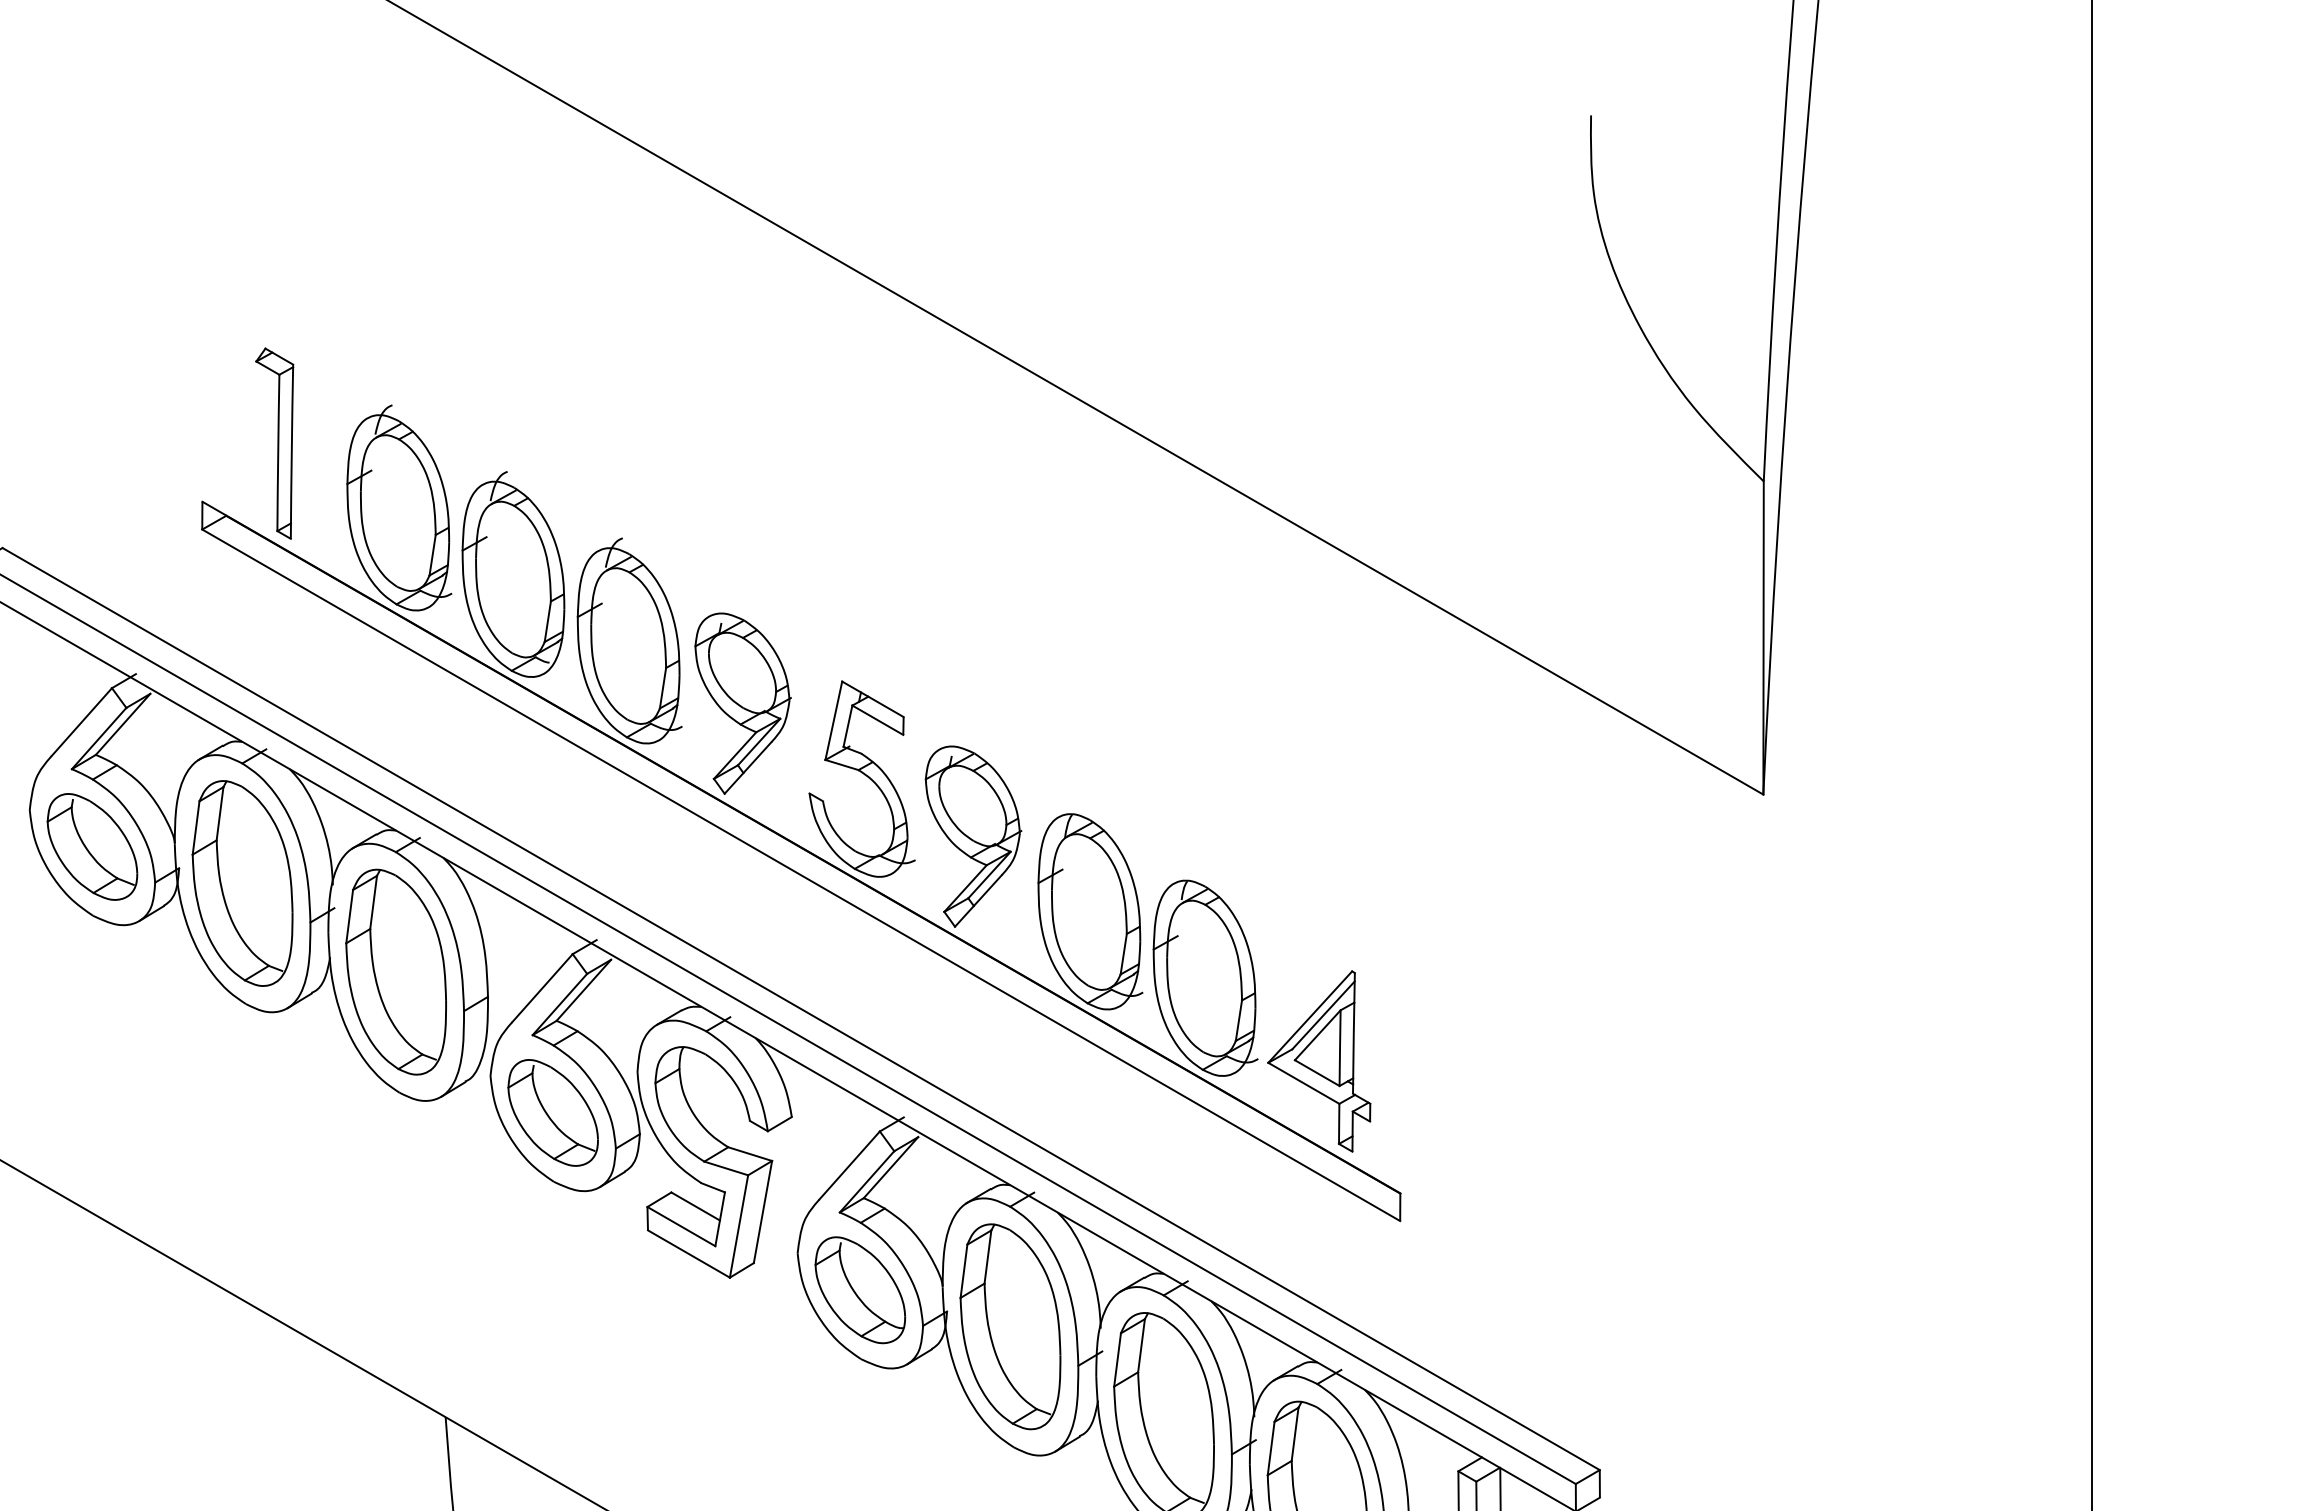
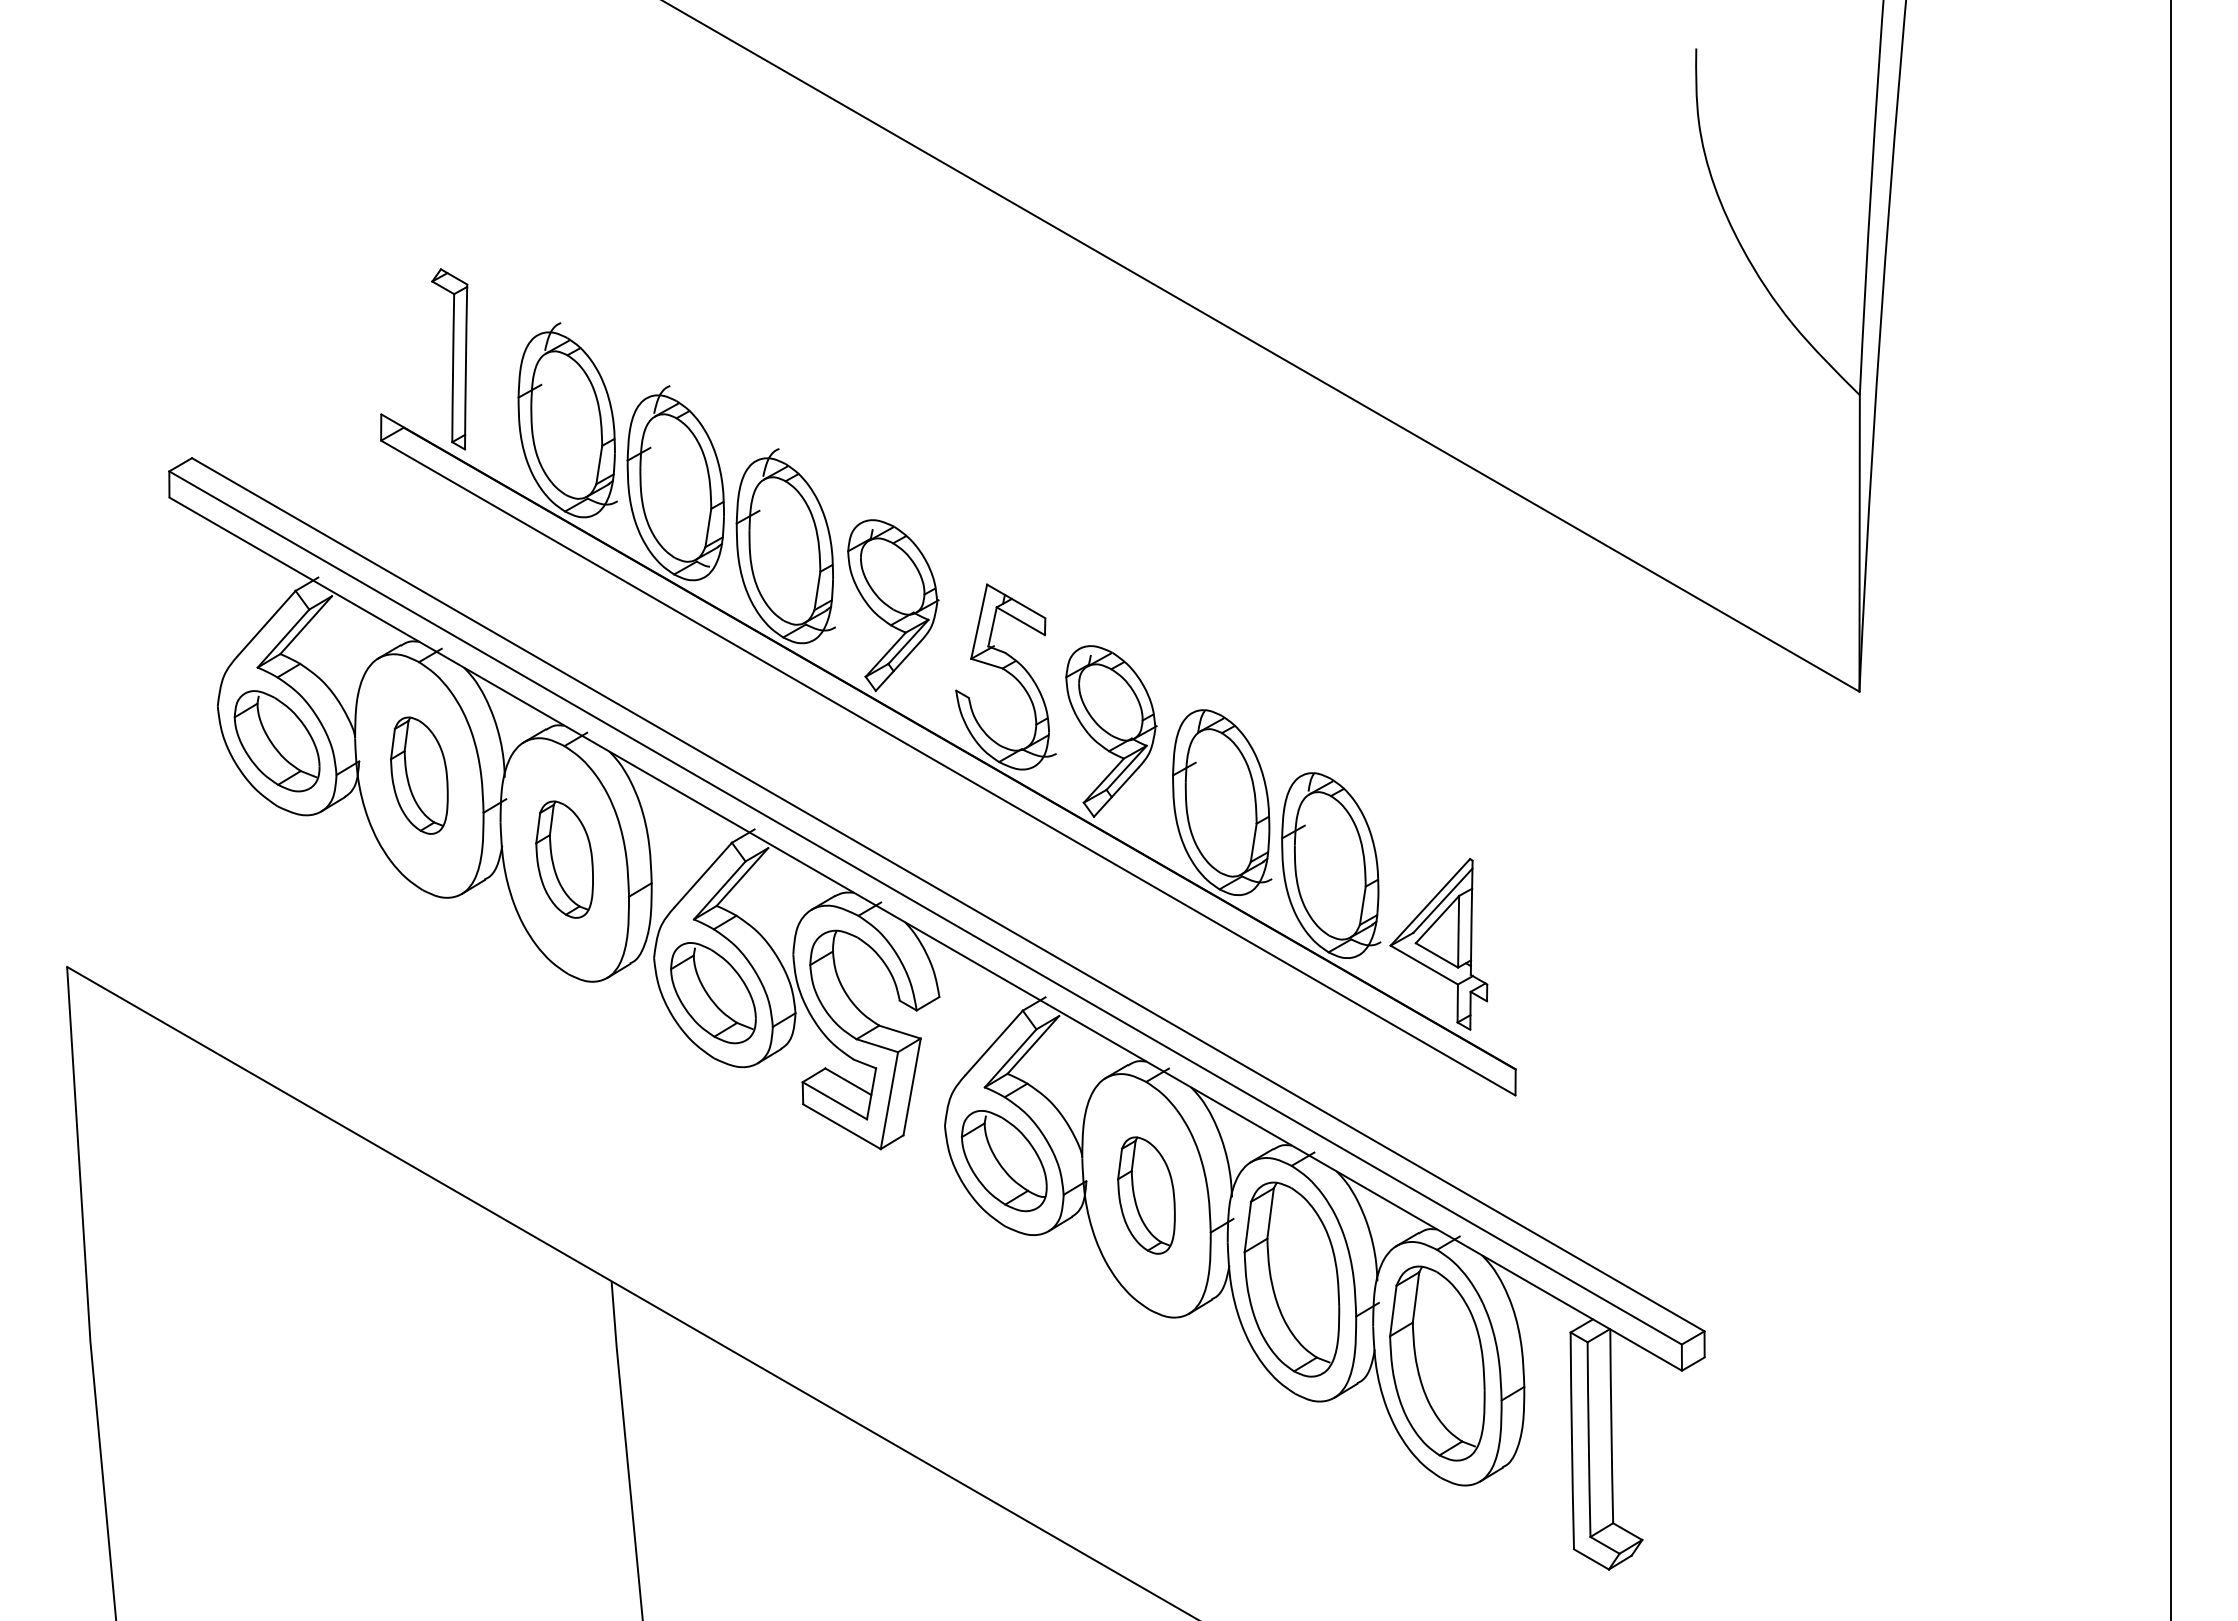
part: (242, 883) -> (419, 775), size x0.6
part: (395, 971) -> (564, 859), size x0.6
part: (1010, 1326) -> (1146, 1195), size x0.6

